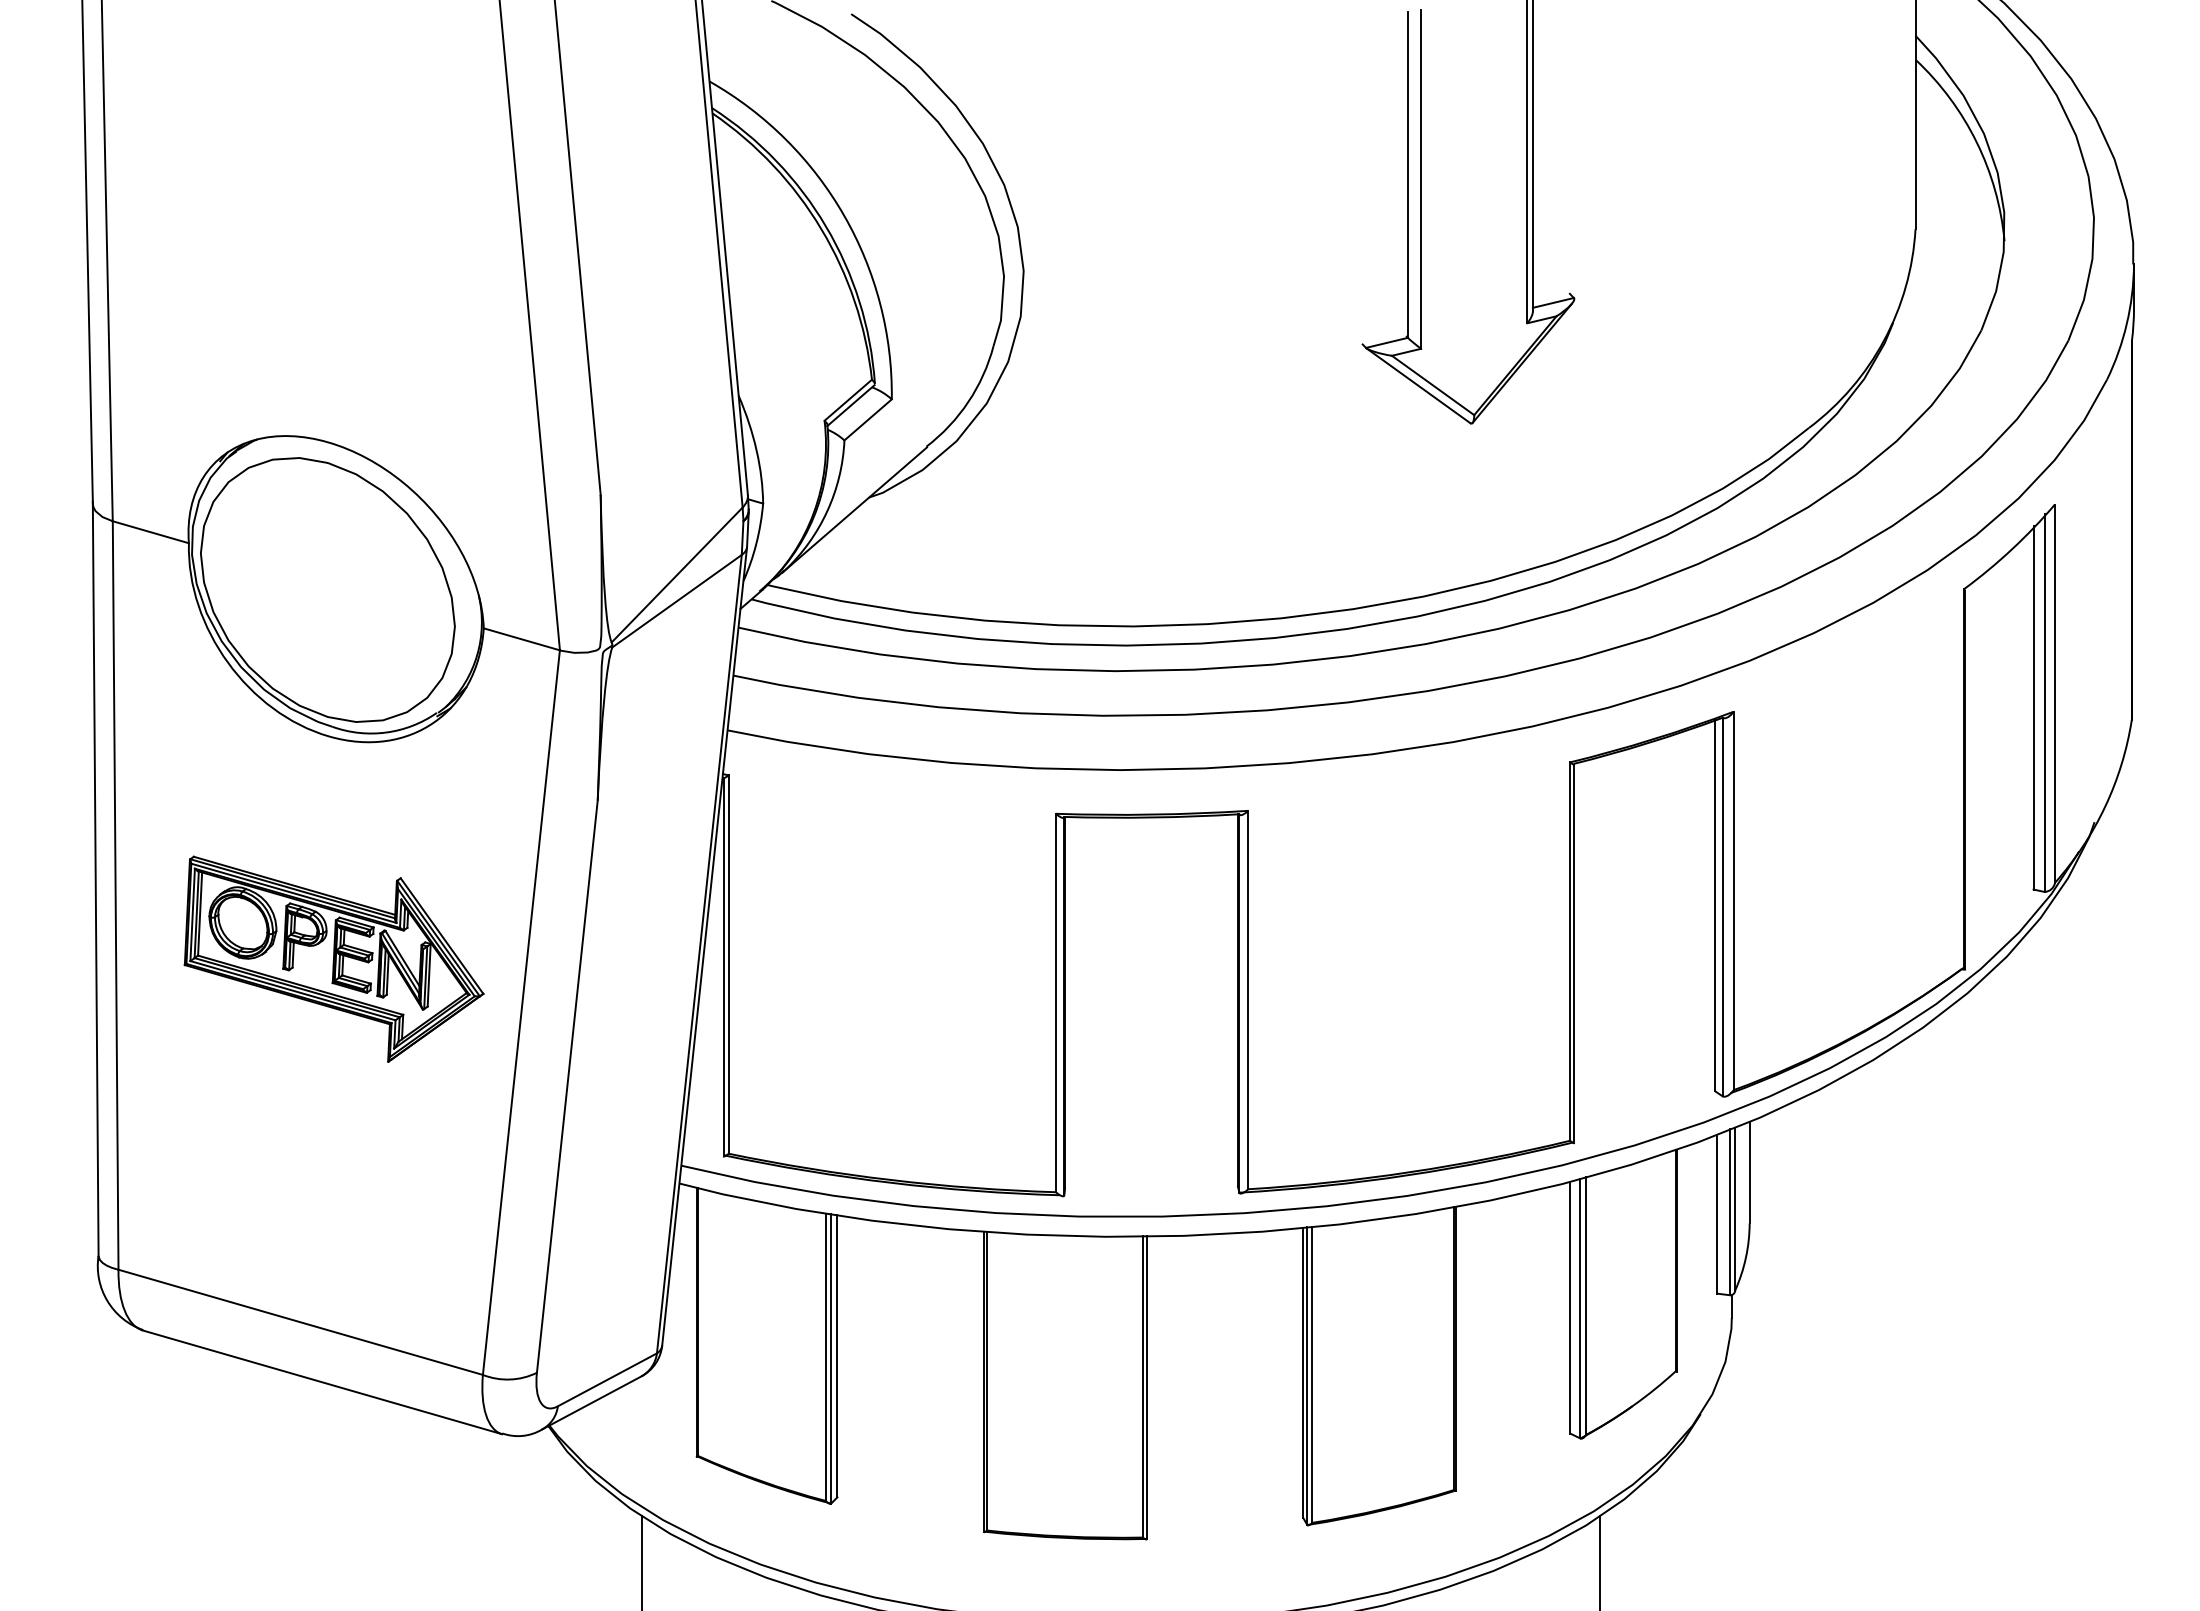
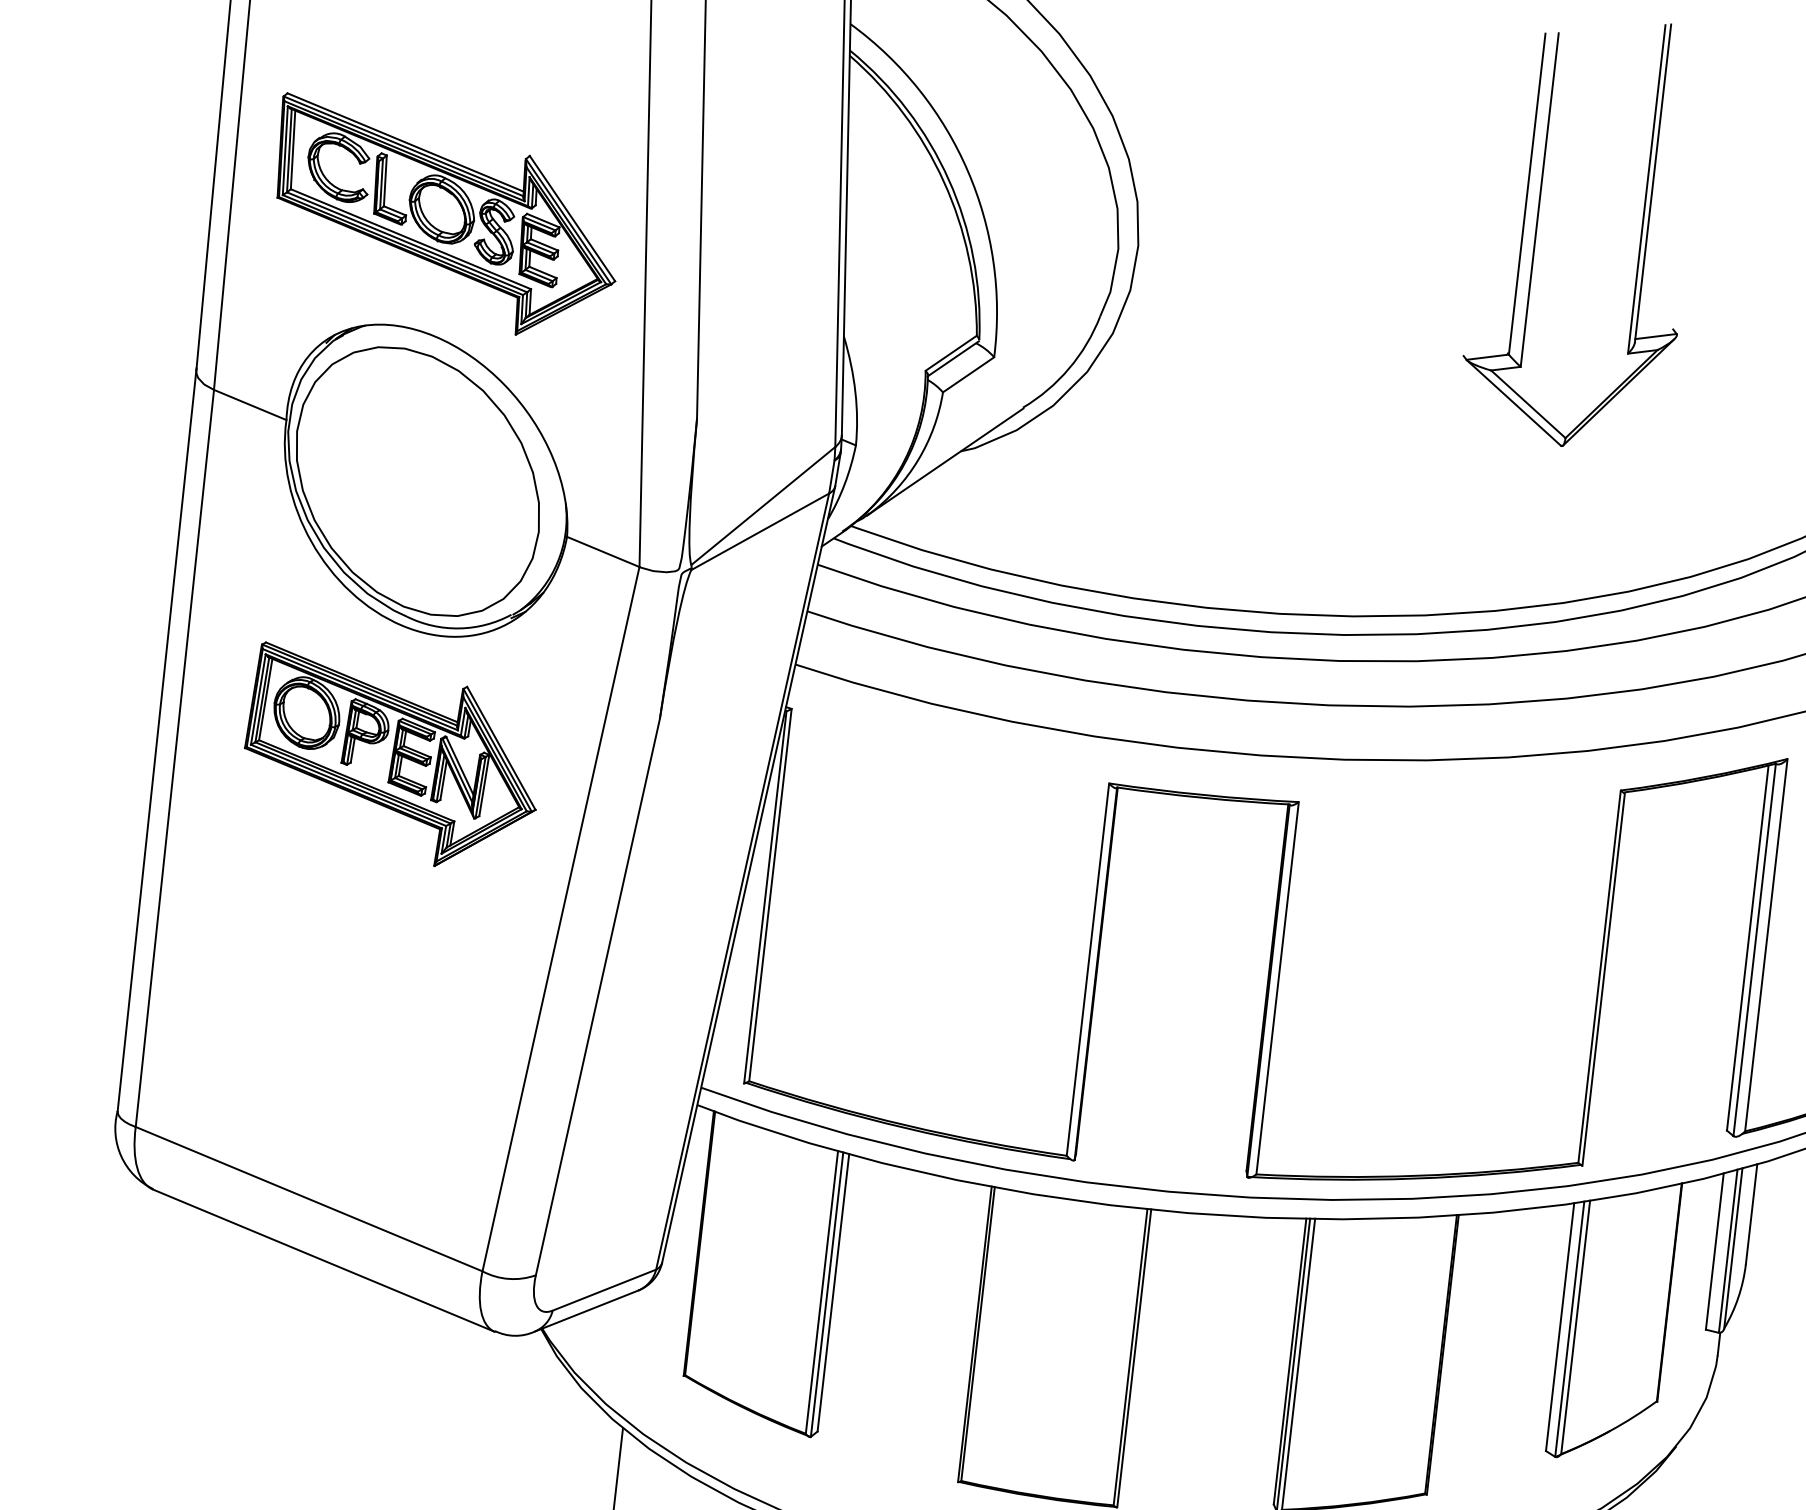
part: (325, 323) -> (445, 219), added
part: (333, 958) -> (392, 758), moved

